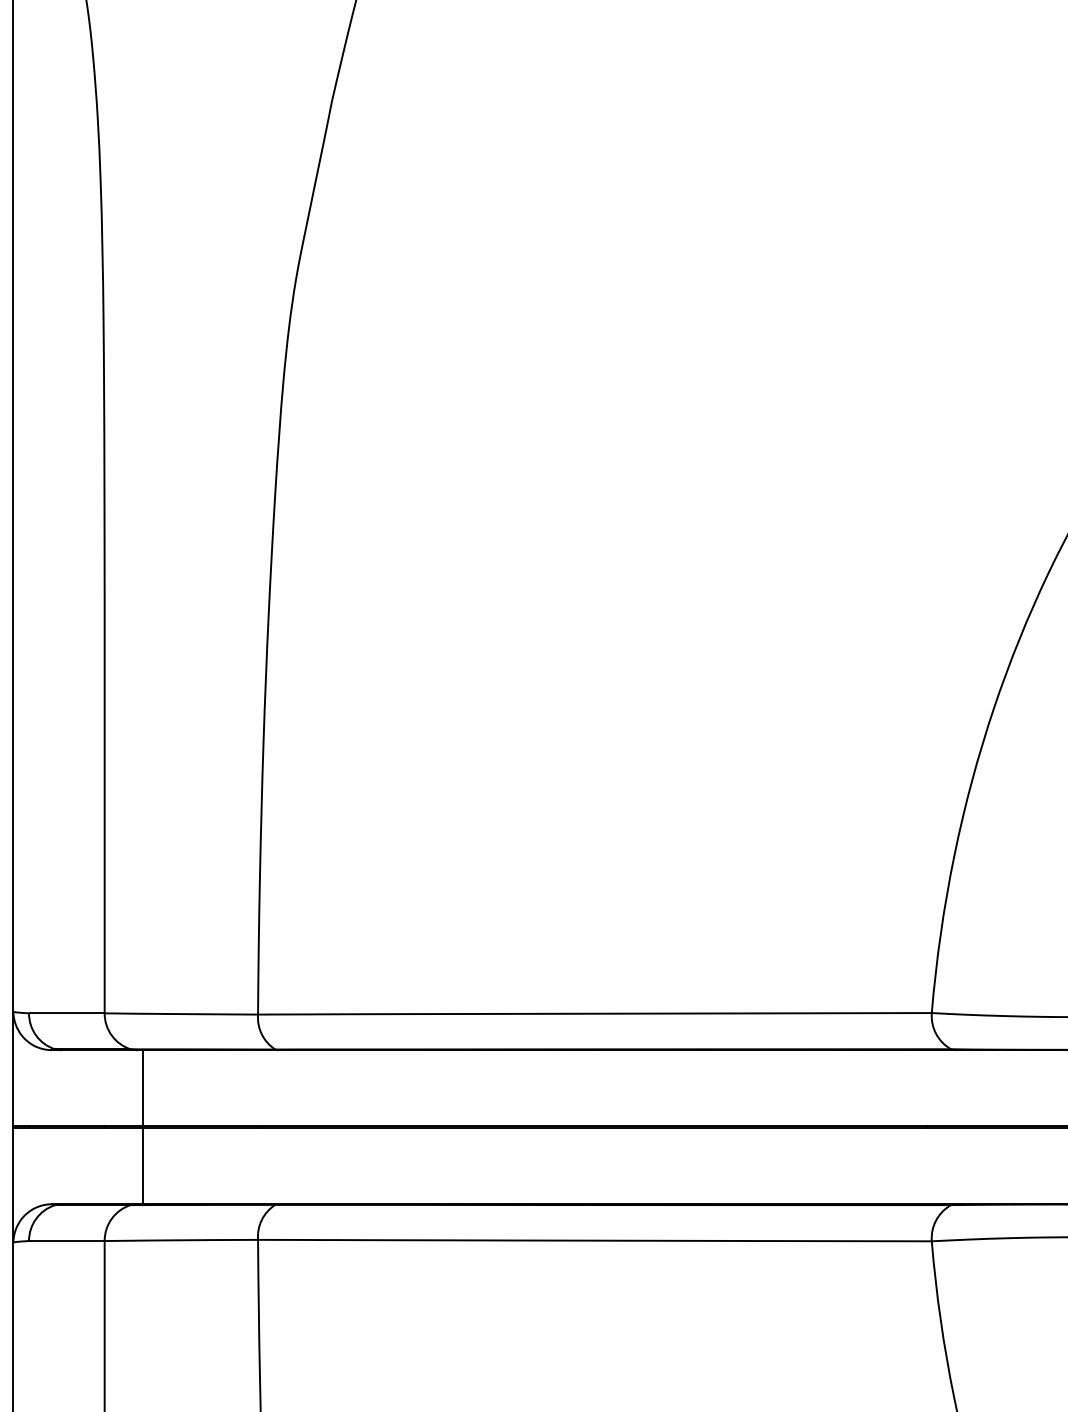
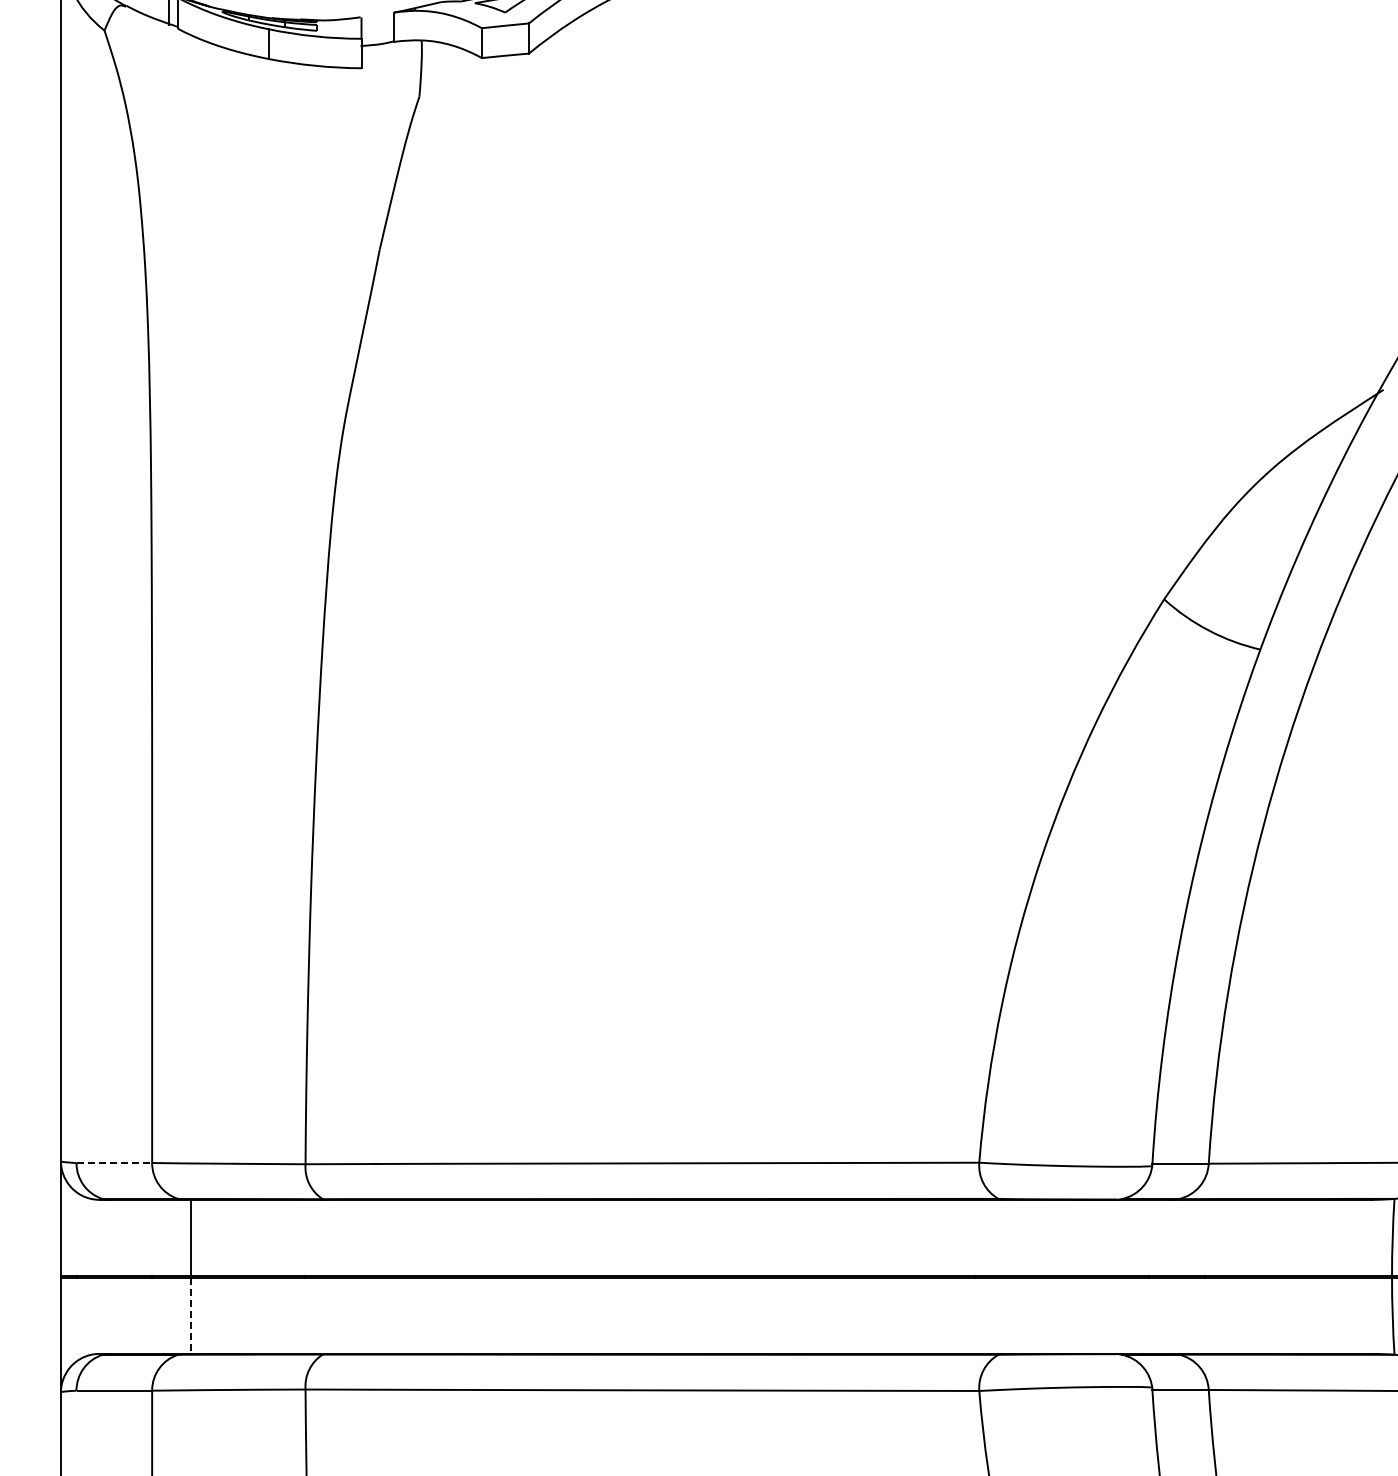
line: (68, 1013) -> (115, 1163), solid -> dashed
line: (143, 1166) -> (190, 1316), solid -> dashed

